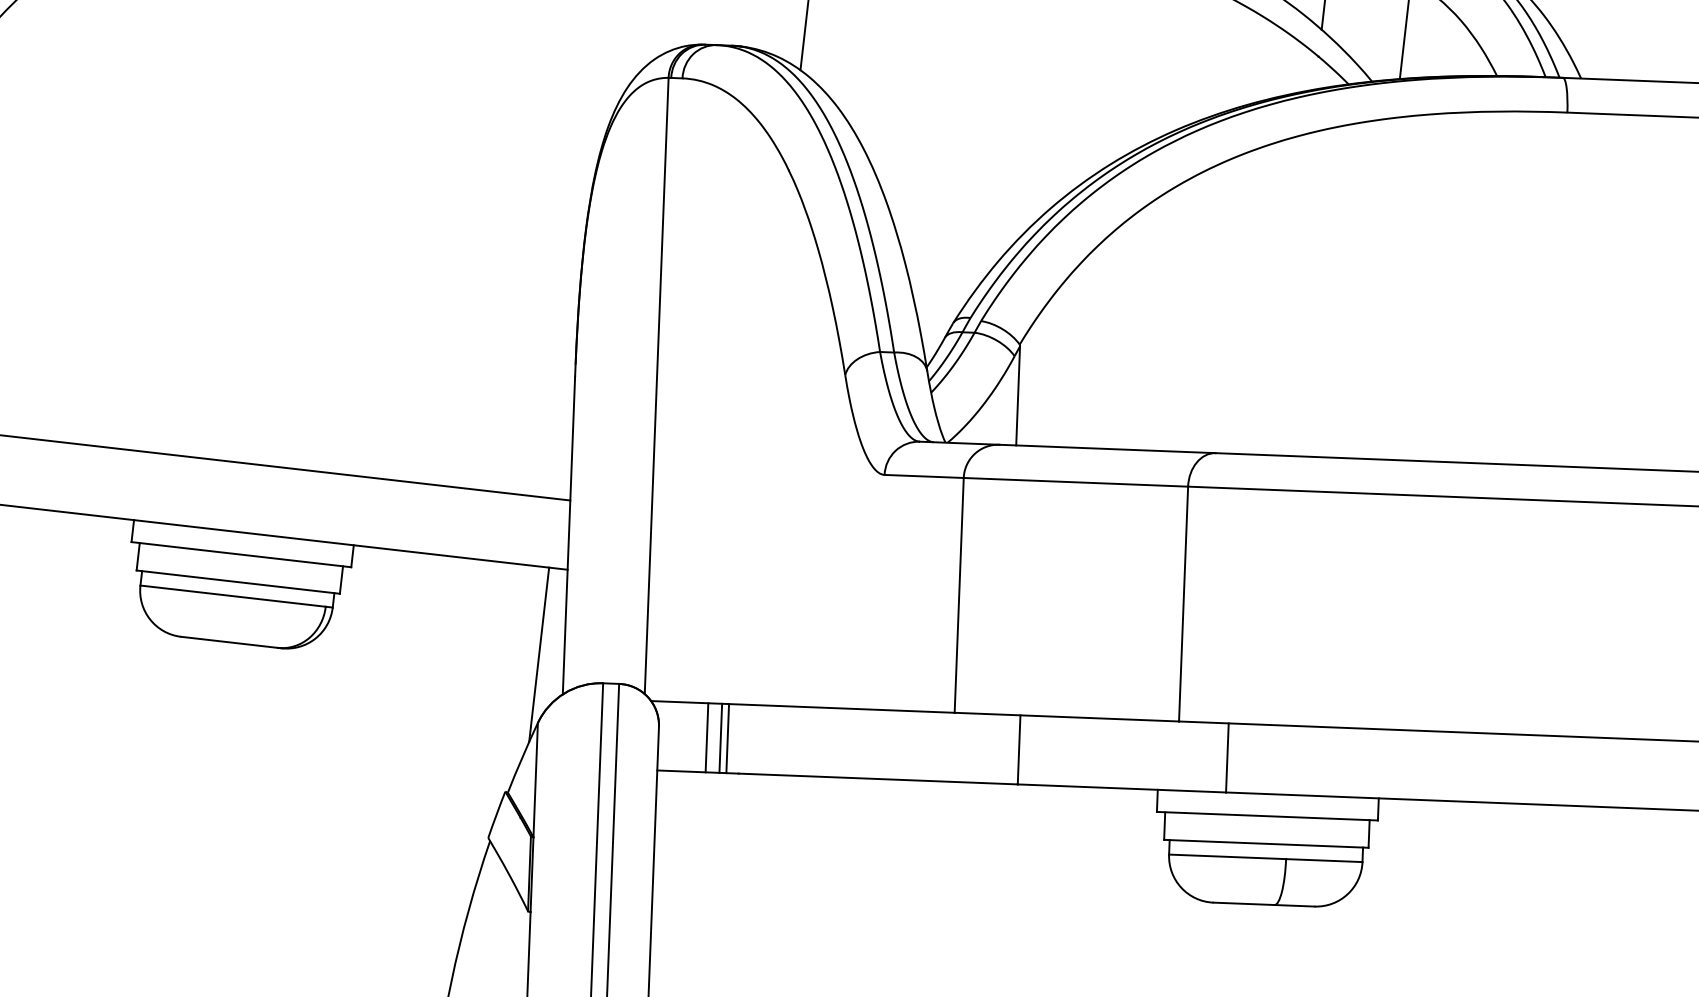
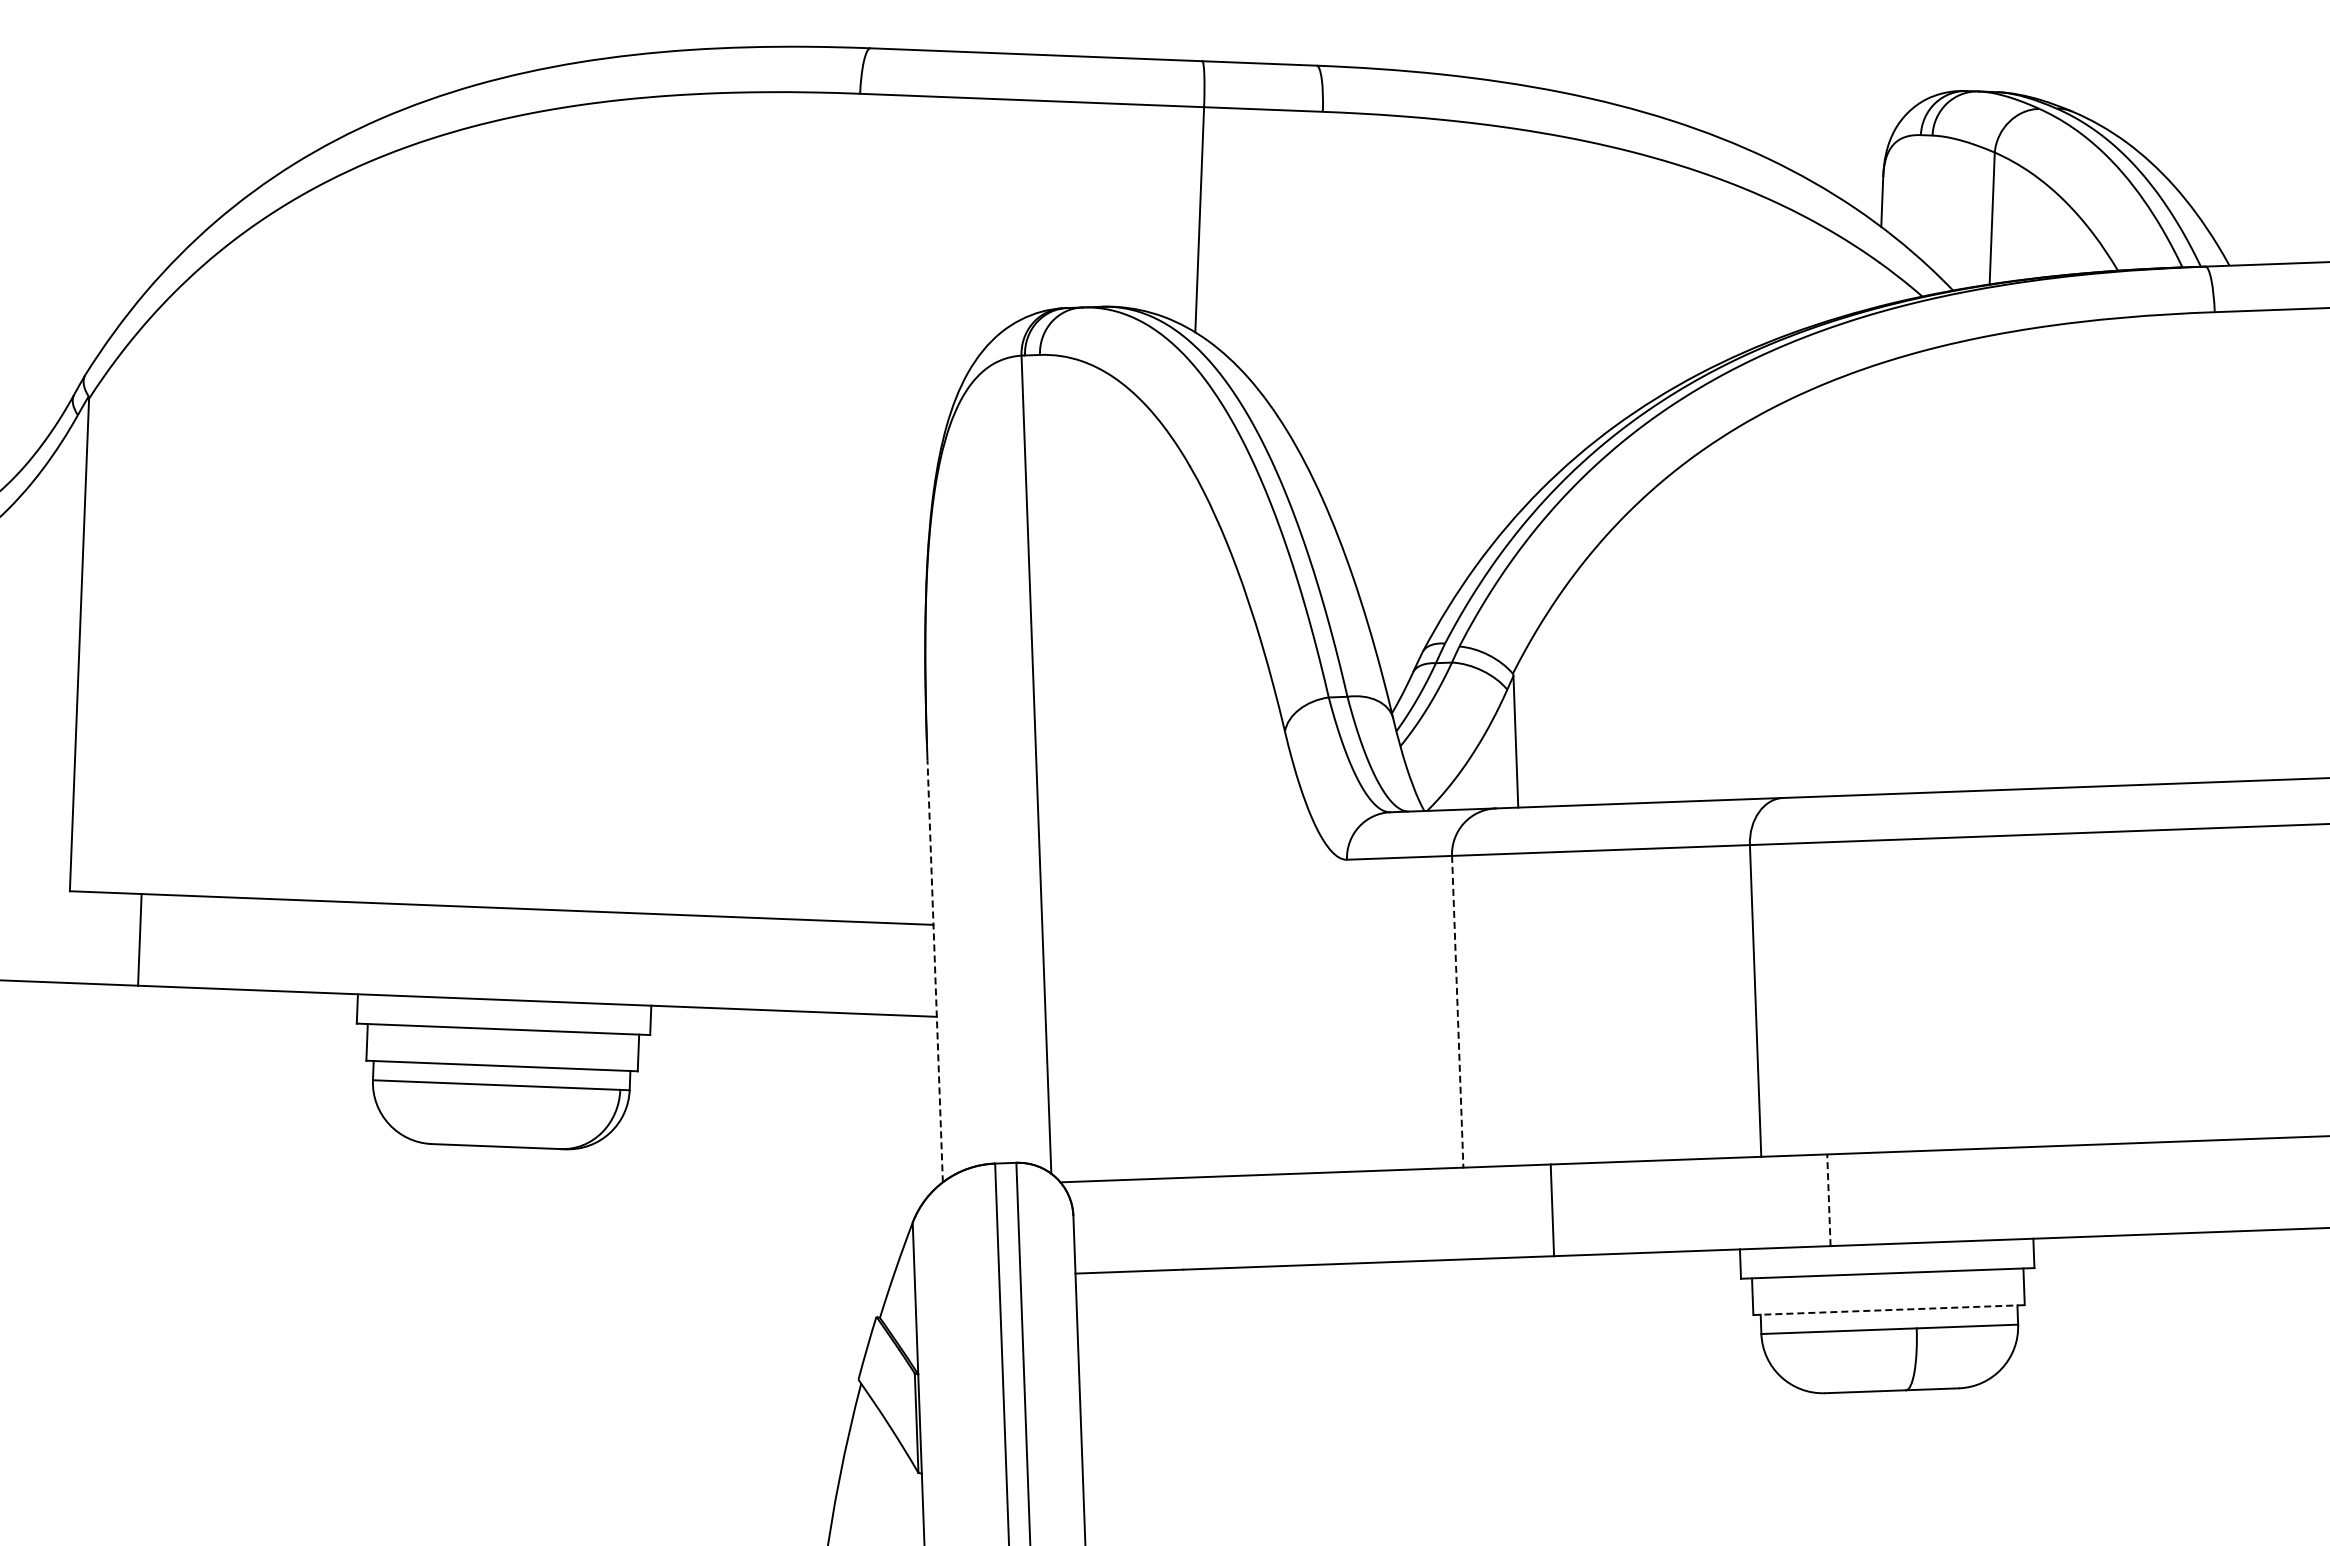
line: (569, 534) -> (935, 970), solid -> dashed
line: (959, 595) -> (1457, 1011), solid -> dashed
line: (539, 654) -> (907, 1131), removed
line: (706, 737) -> (1137, 1225), removed
line: (720, 738) -> (1156, 1224), removed
line: (727, 738) -> (1165, 1224), removed
line: (1227, 758) -> (1828, 1200), solid -> dashed
line: (1266, 844) -> (1889, 1310), solid -> dashed

